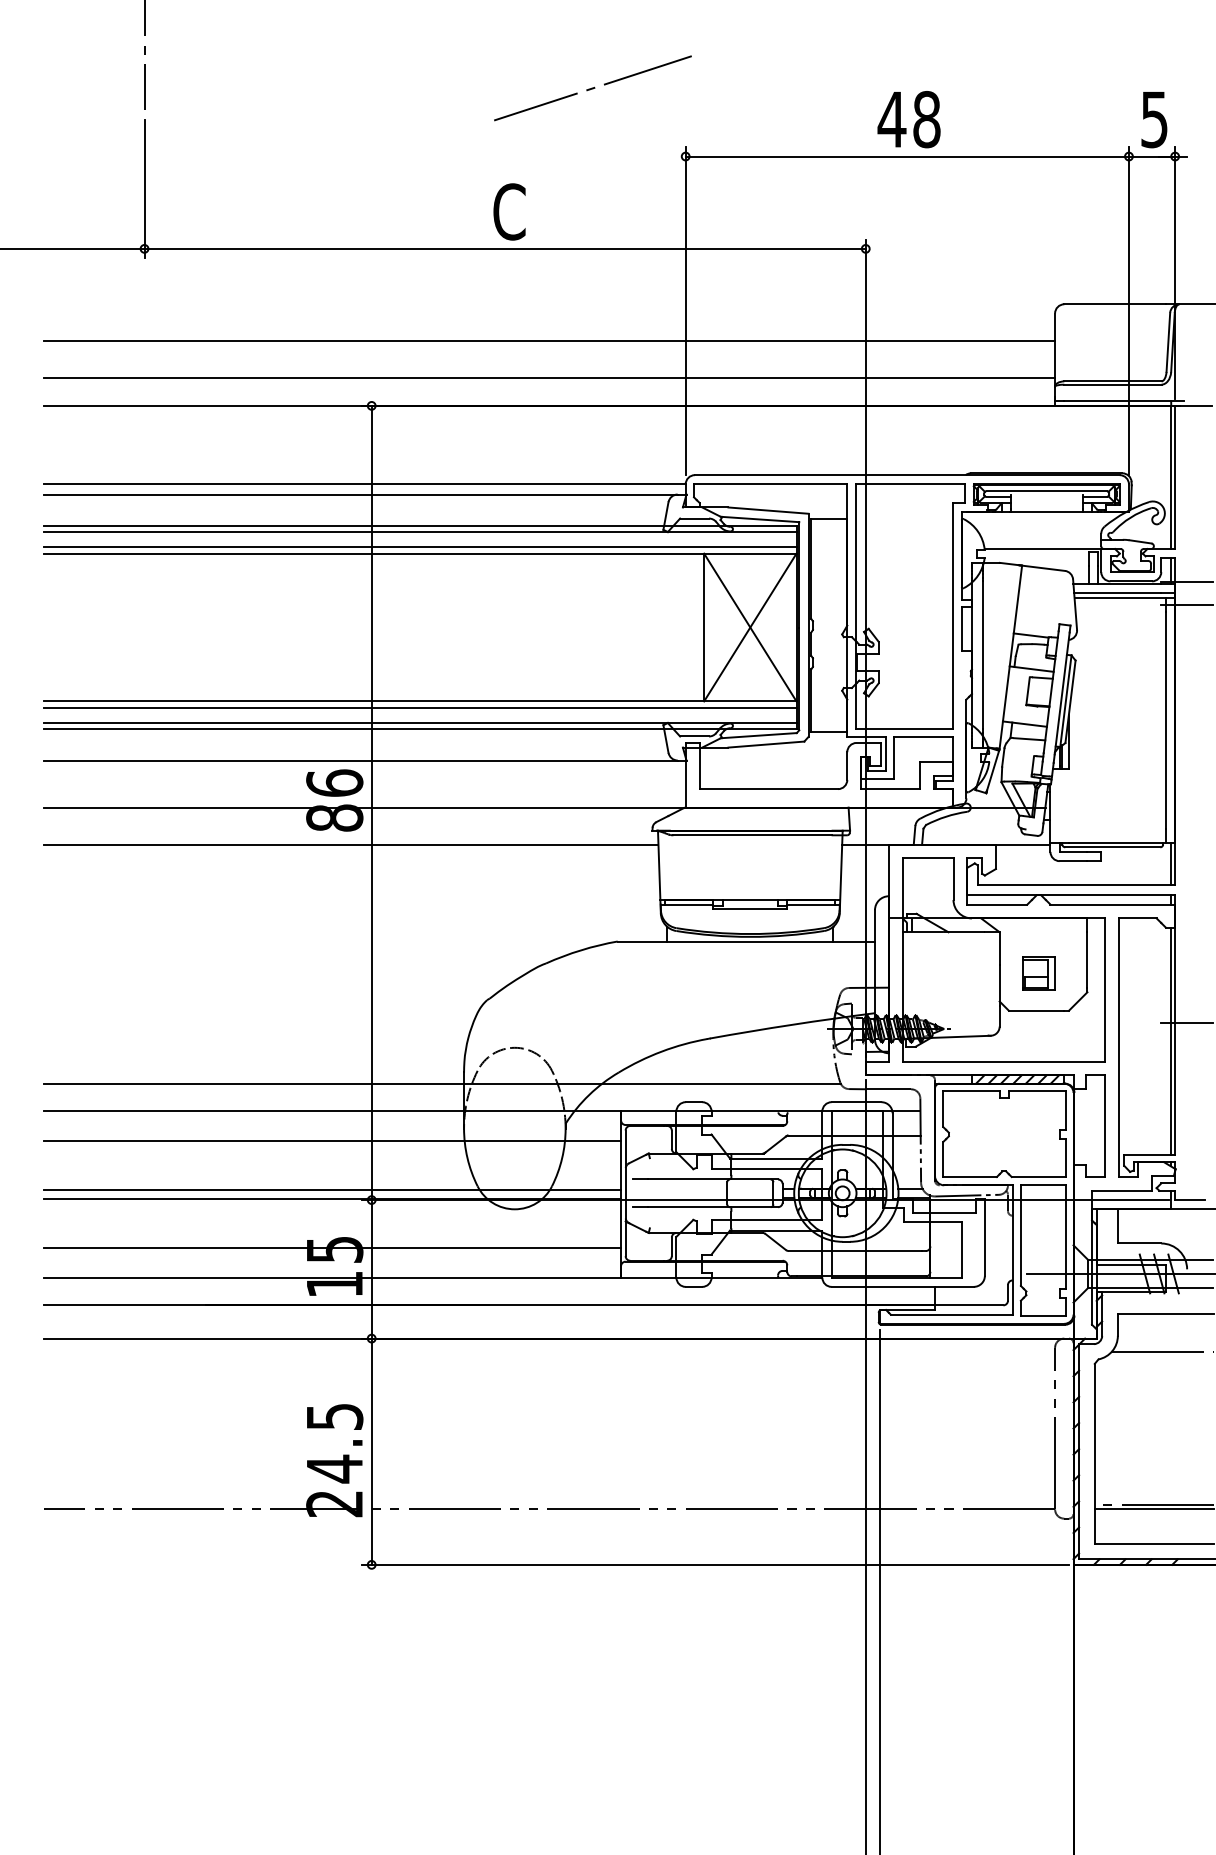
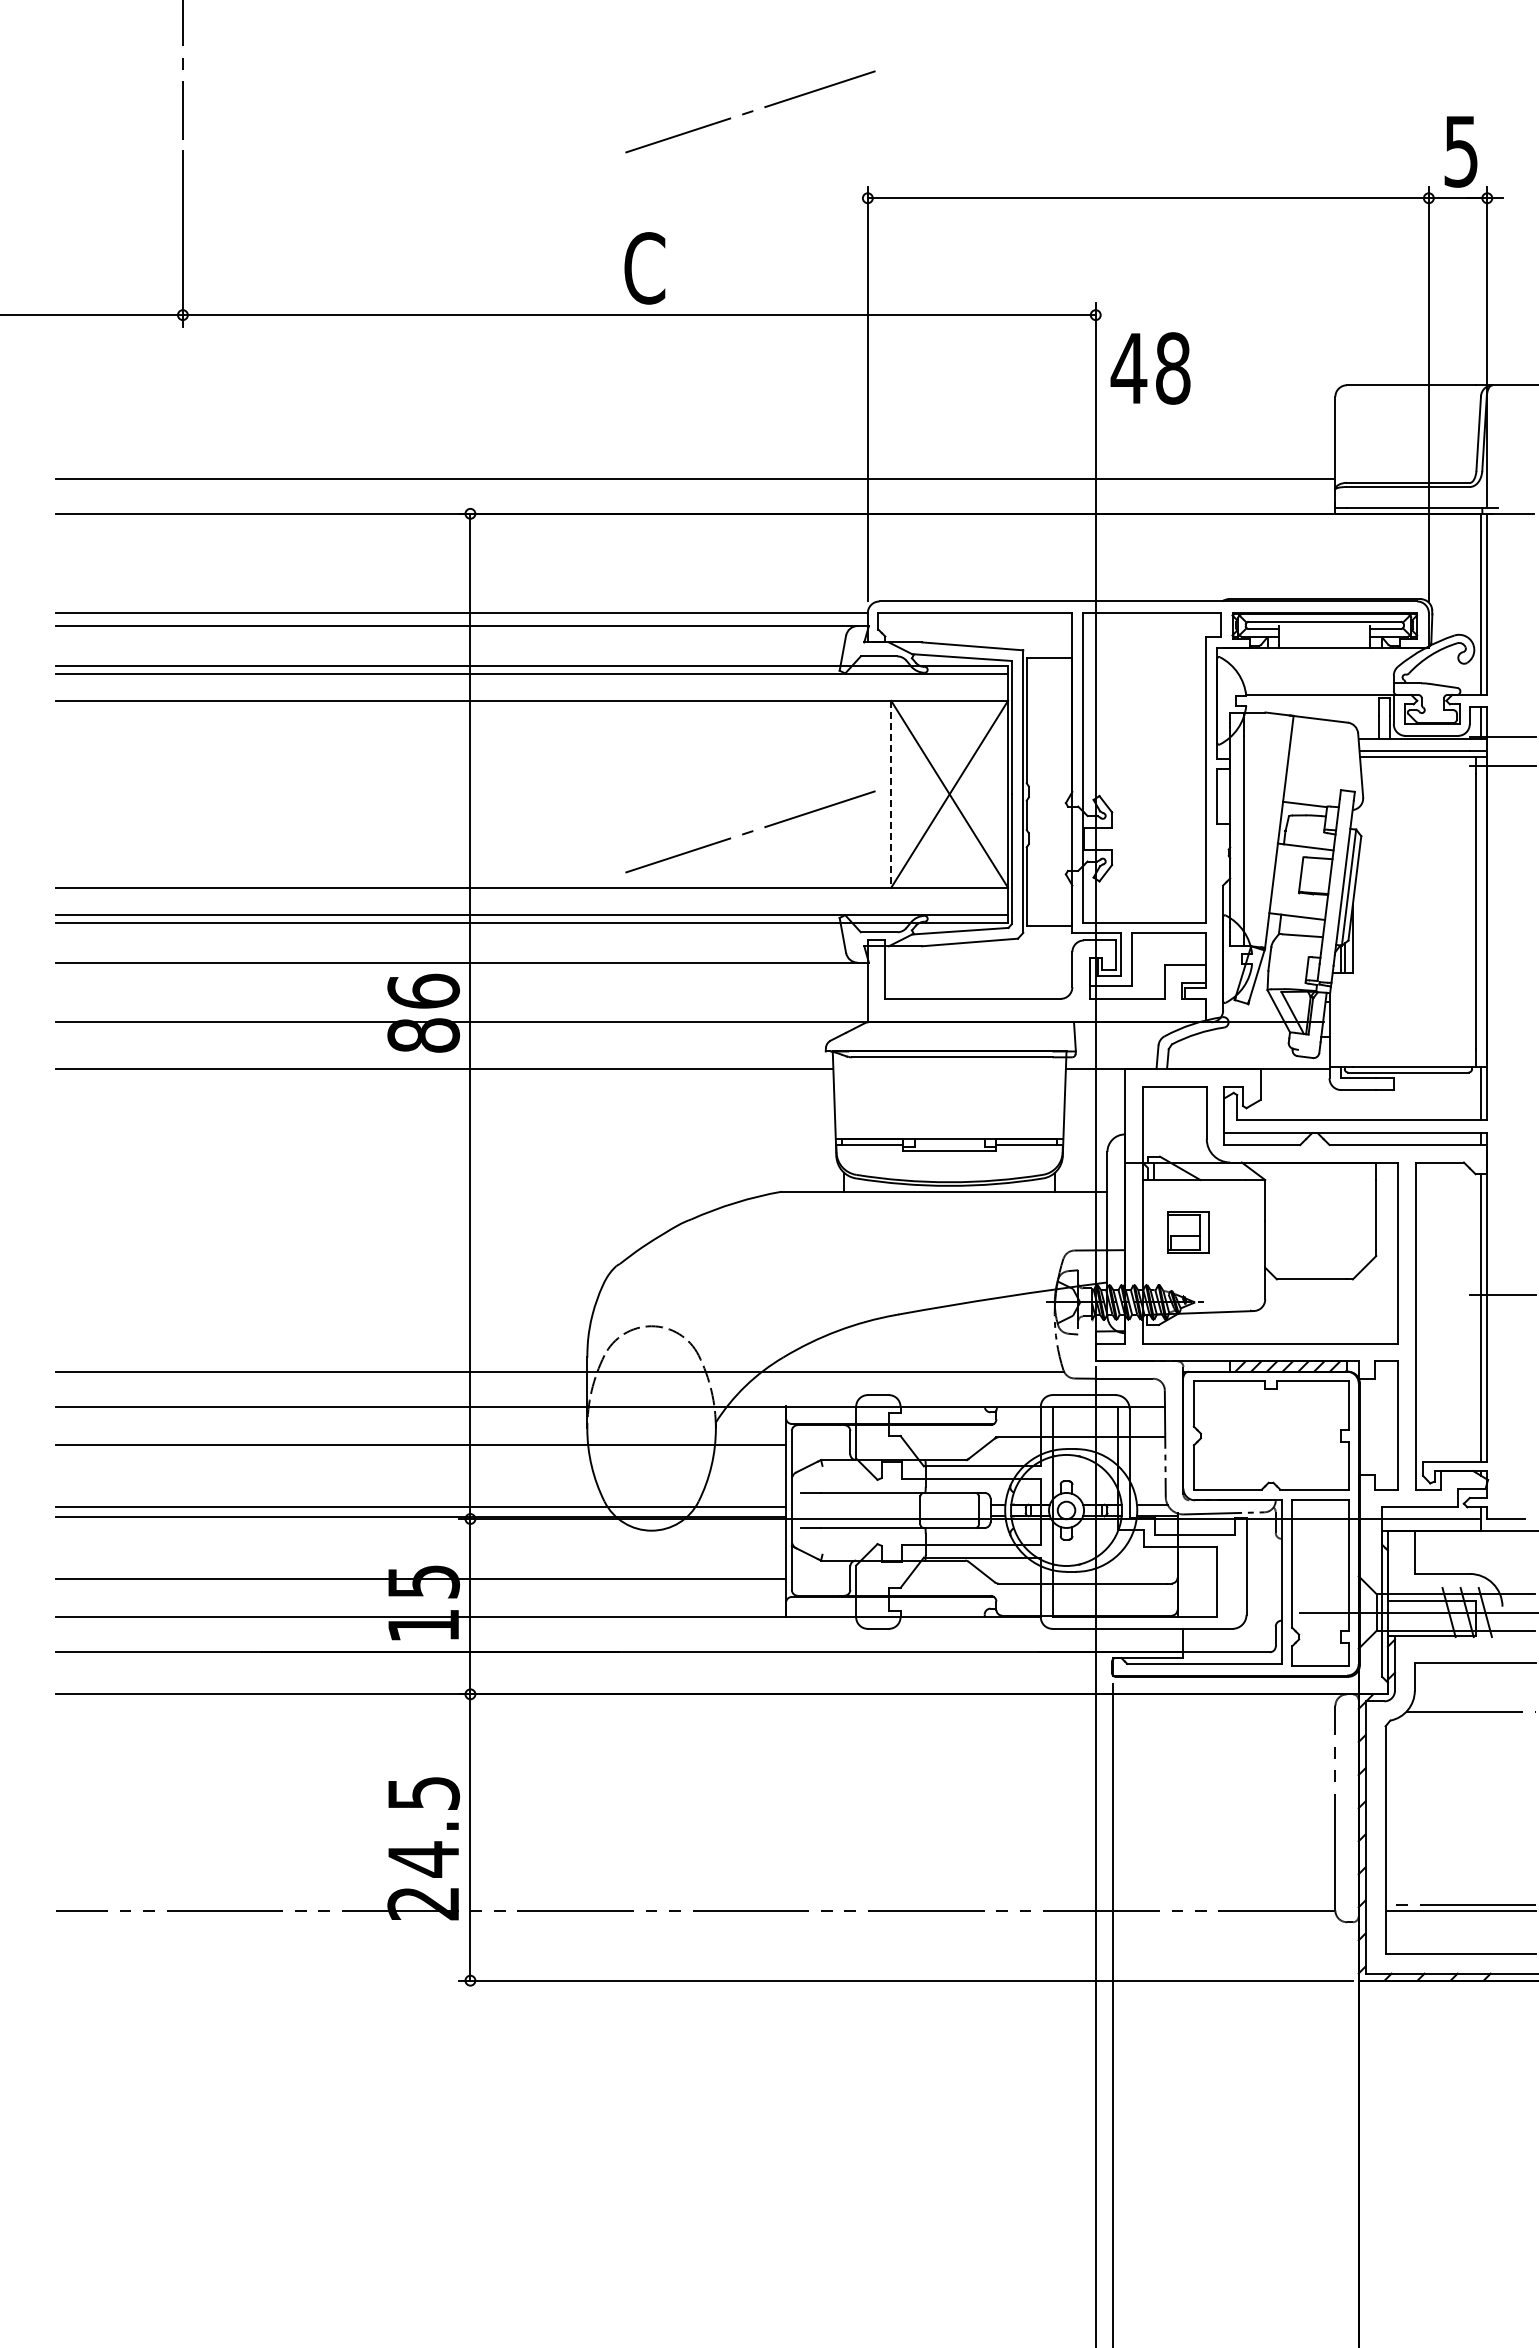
text: (909, 119) -> (1150, 368), moved
line: (549, 341) -> (695, 432), removed
line: (419, 547) -> (531, 692), removed
line: (704, 627) -> (891, 794), solid -> dashed
line: (592, 656) -> (750, 831), added
line: (419, 708) -> (531, 896), removed
part: (1038, 973) -> (1188, 1232), moved

